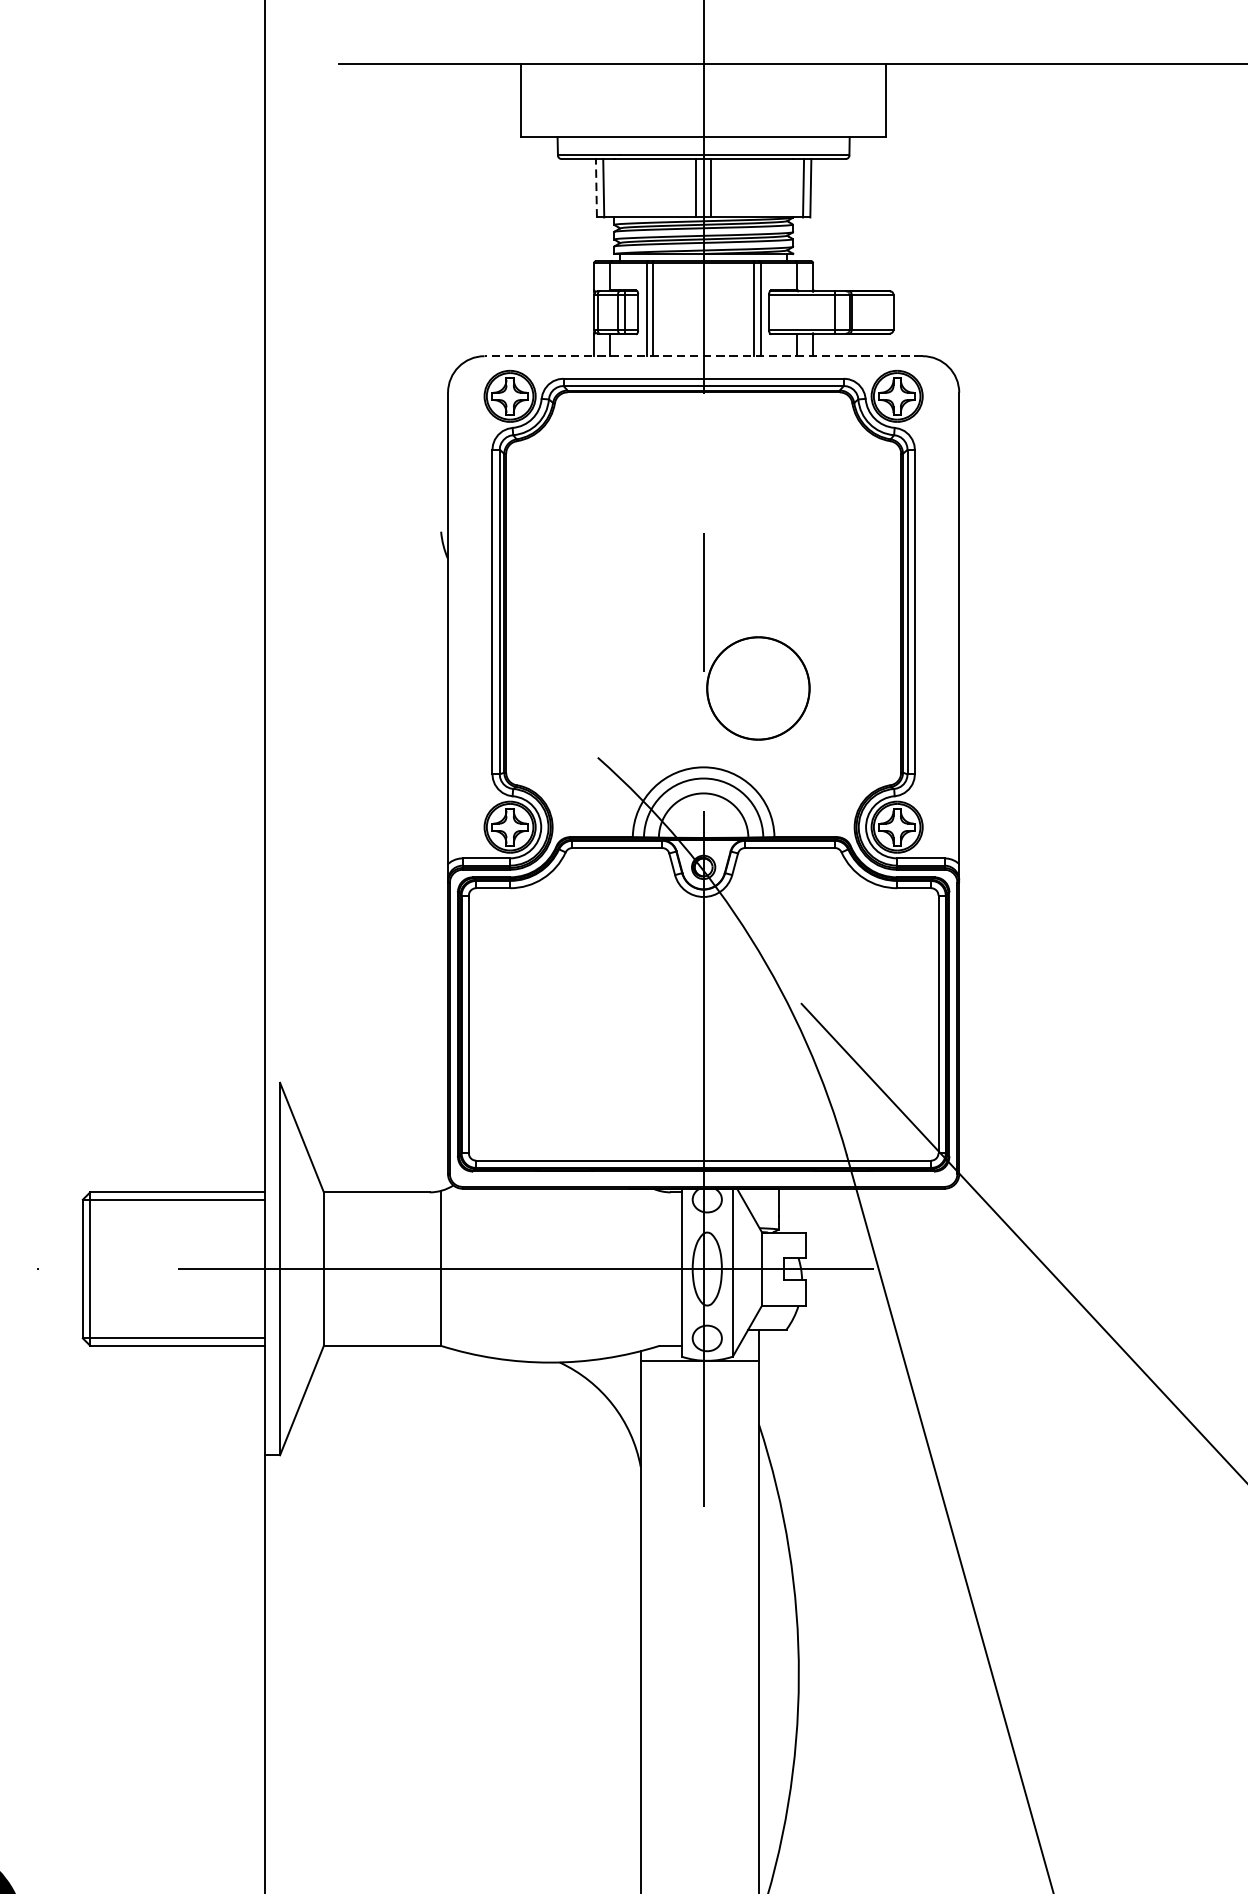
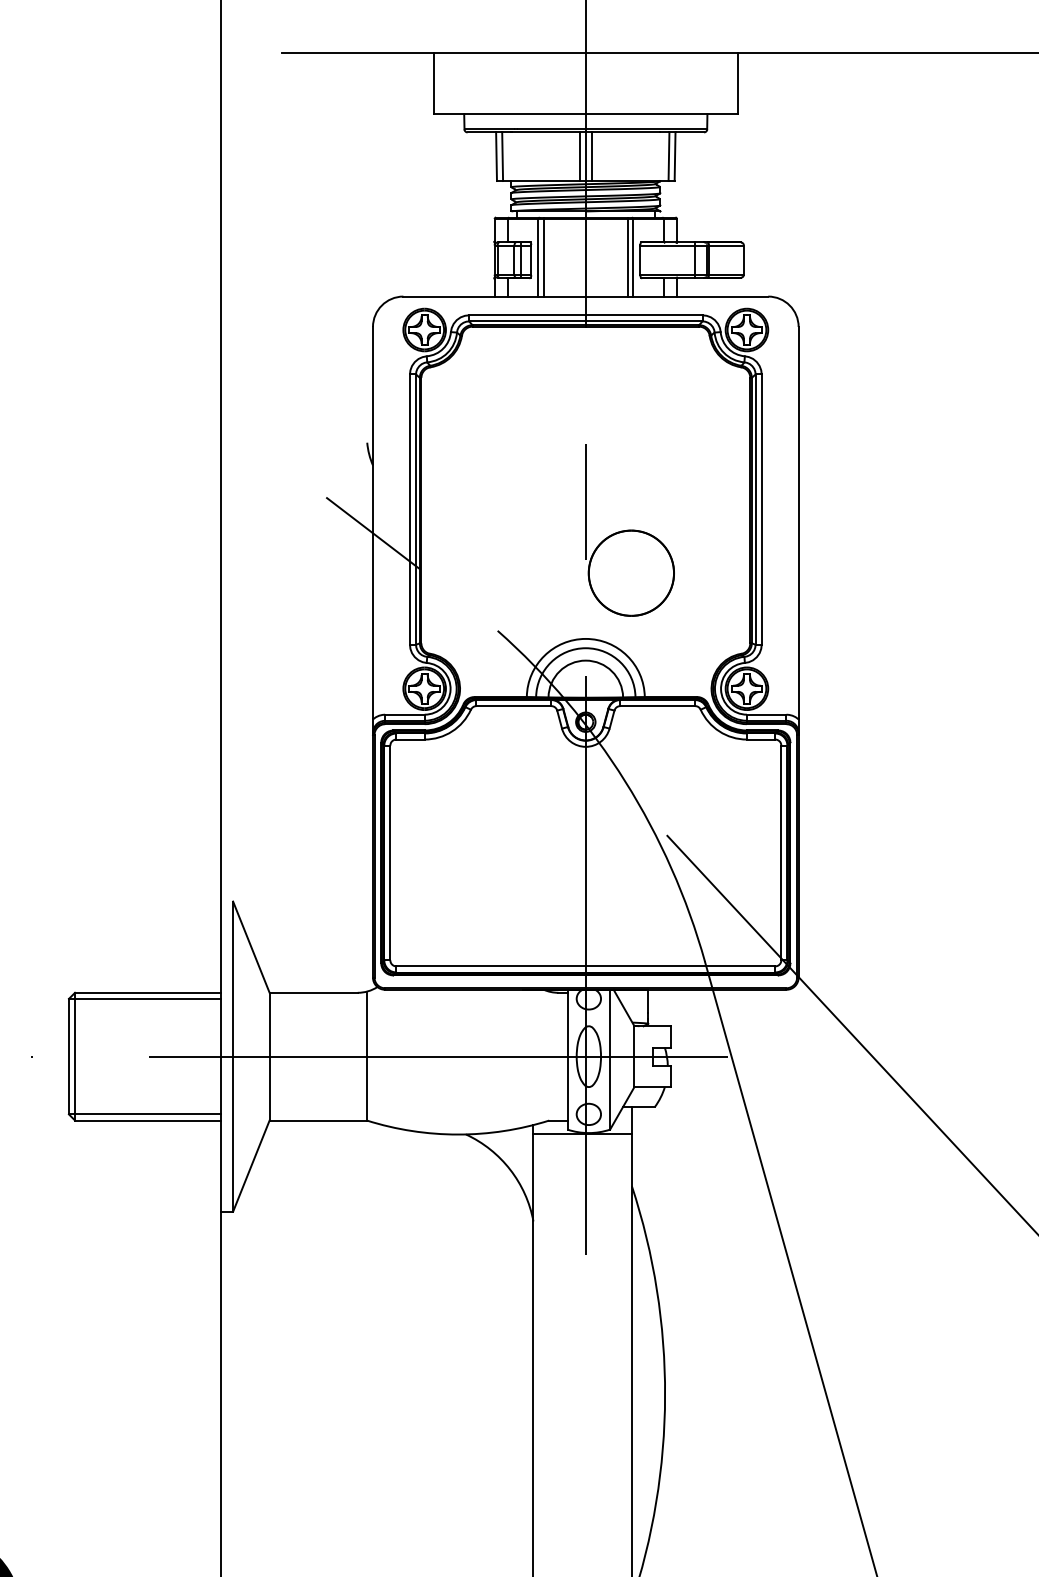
line: (596, 187) -> (496, 156), dashed -> solid
line: (703, 356) -> (585, 296), dashed -> solid
line: (447, 640) -> (372, 533), added

